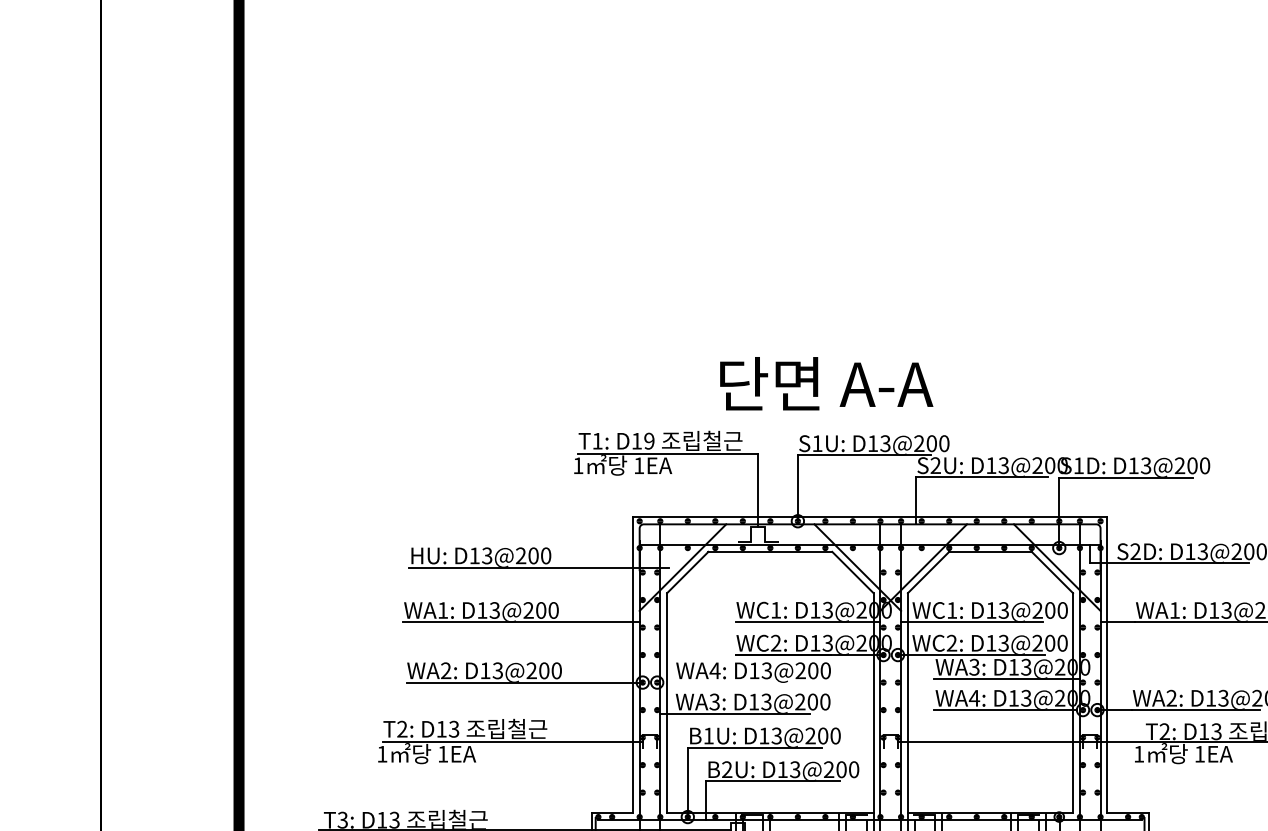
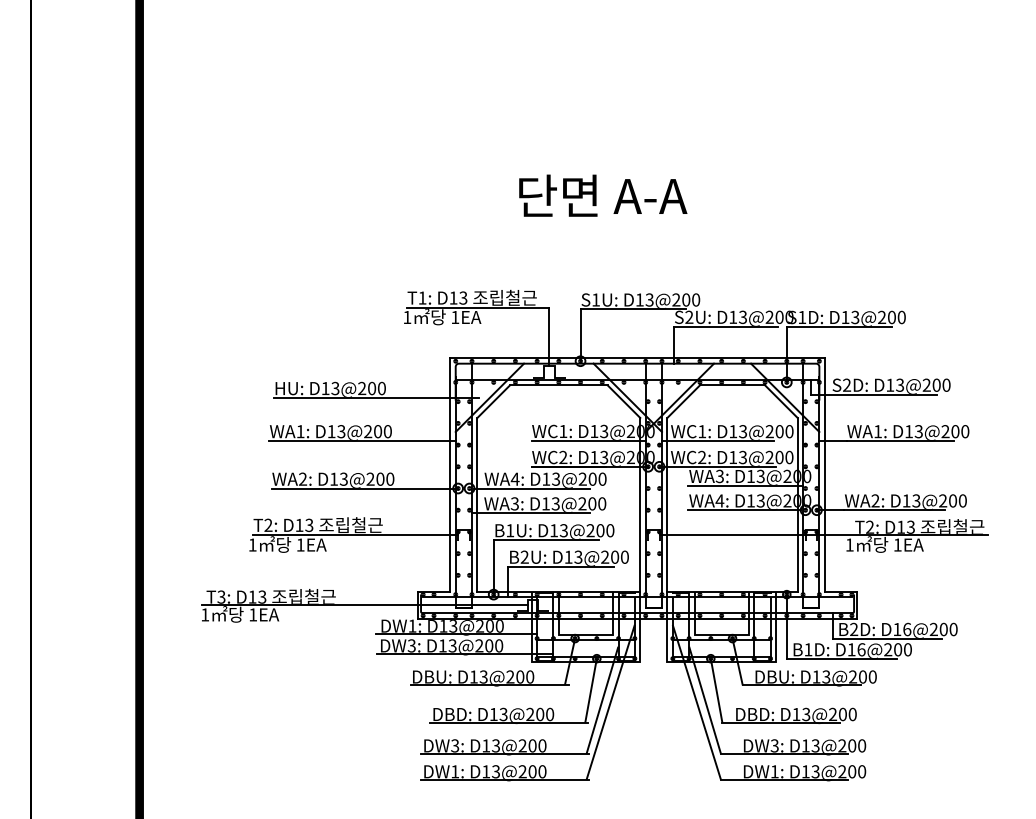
text: (826, 383) -> (603, 195), moved
text: (649, 440) -> (463, 297), D19 -> D13
line: (736, 682) -> (532, 488), added

